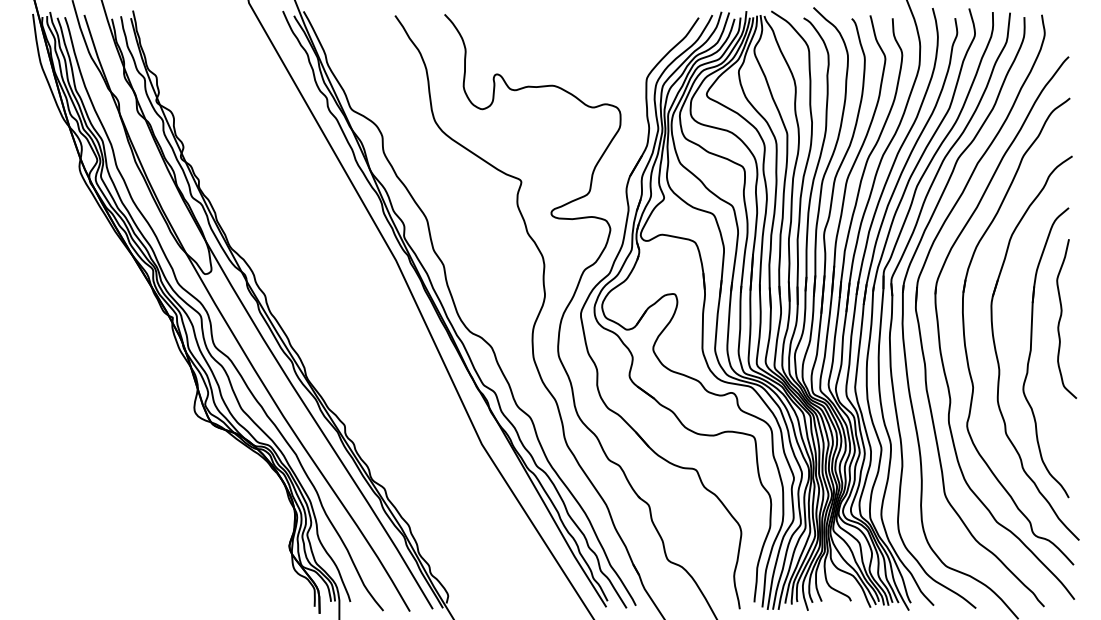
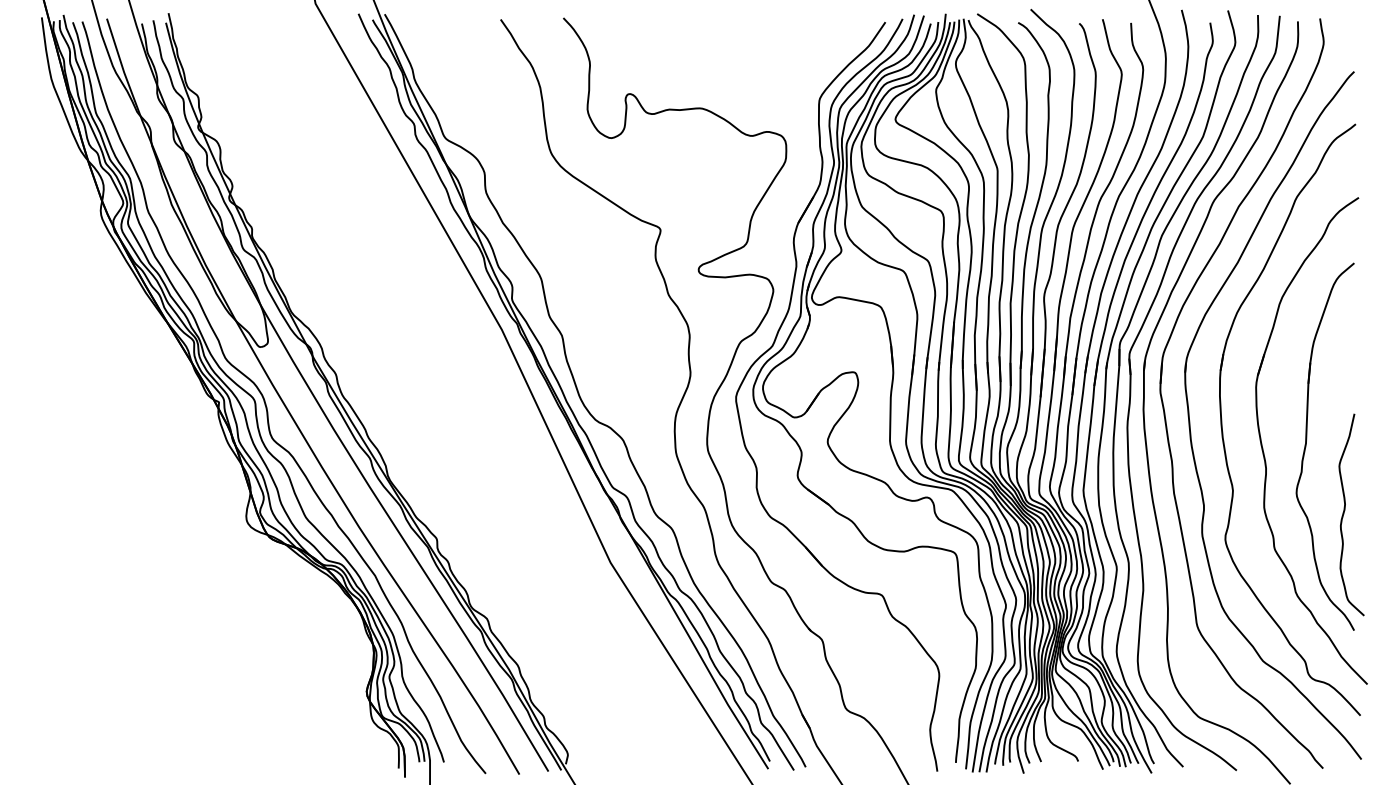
curve: (1061, 318) -> (1344, 514), moved

